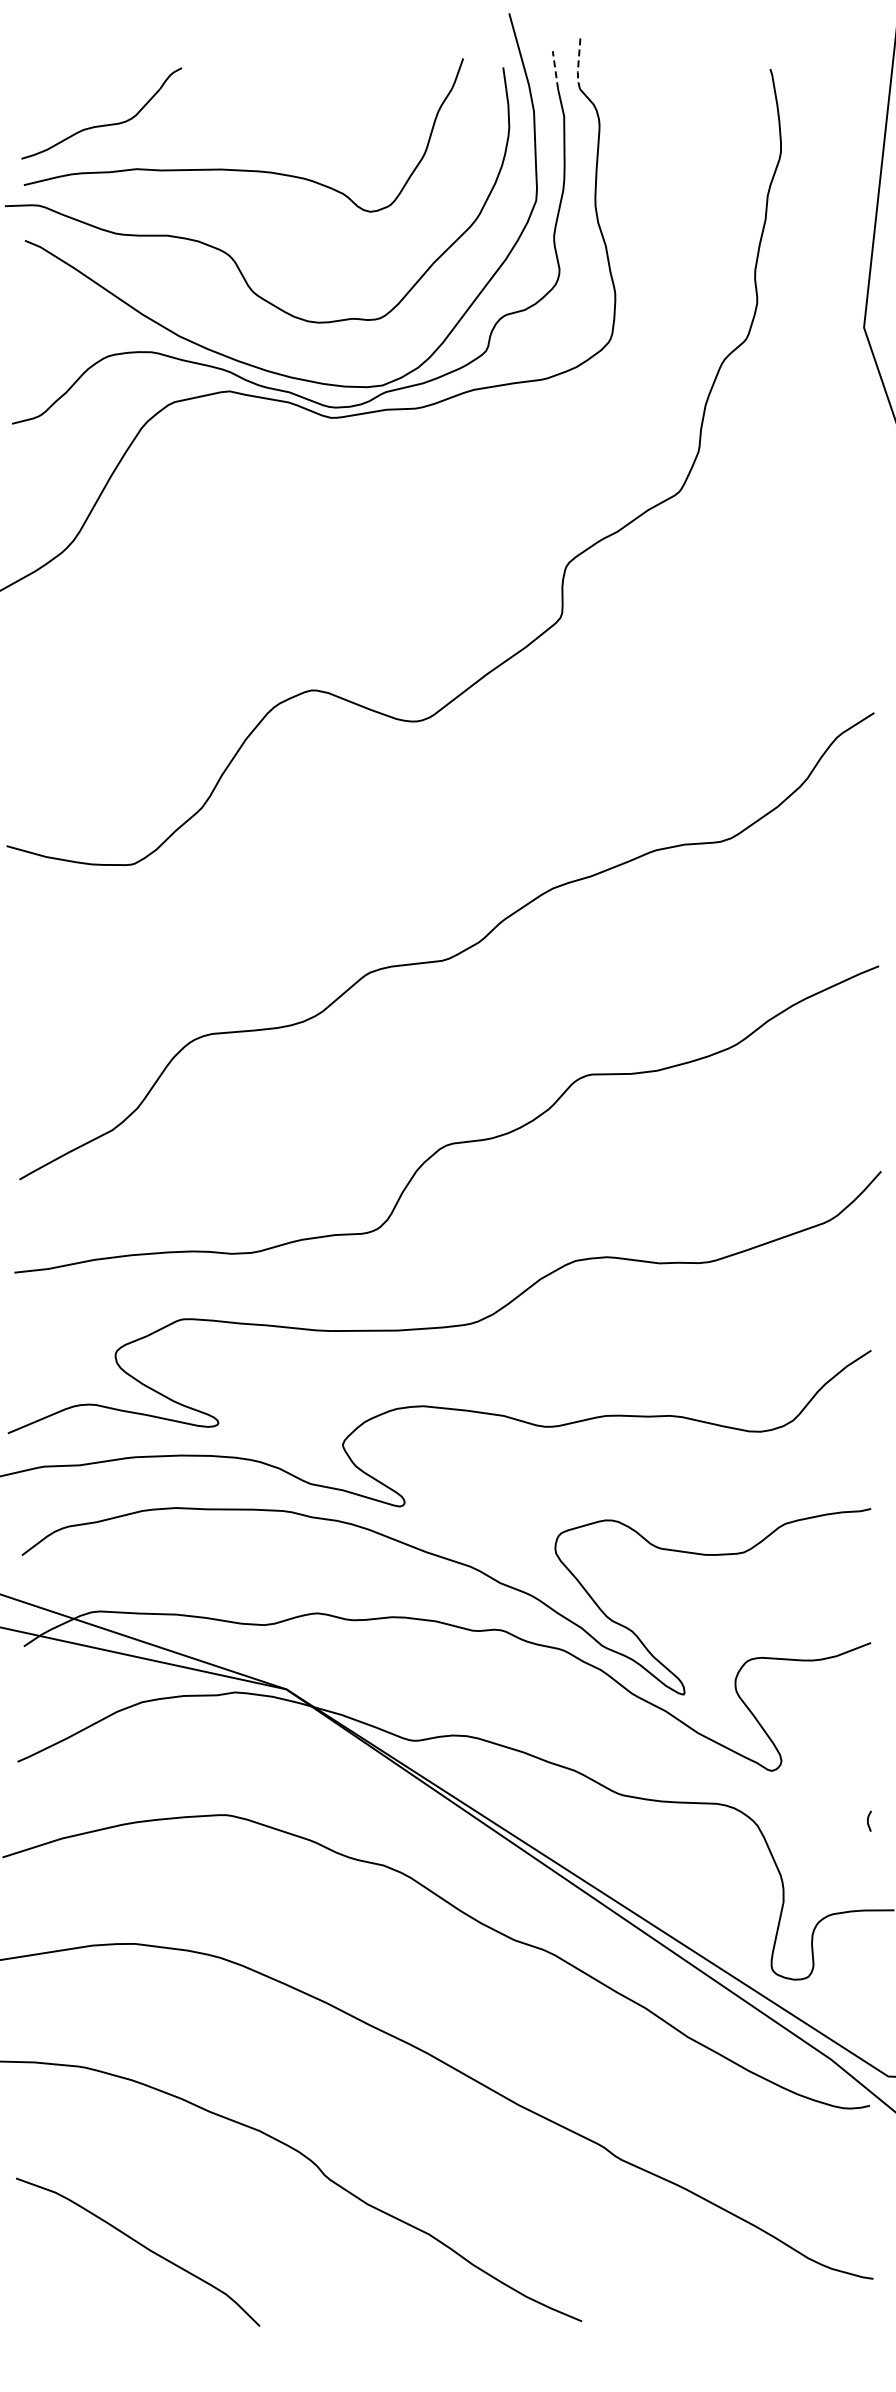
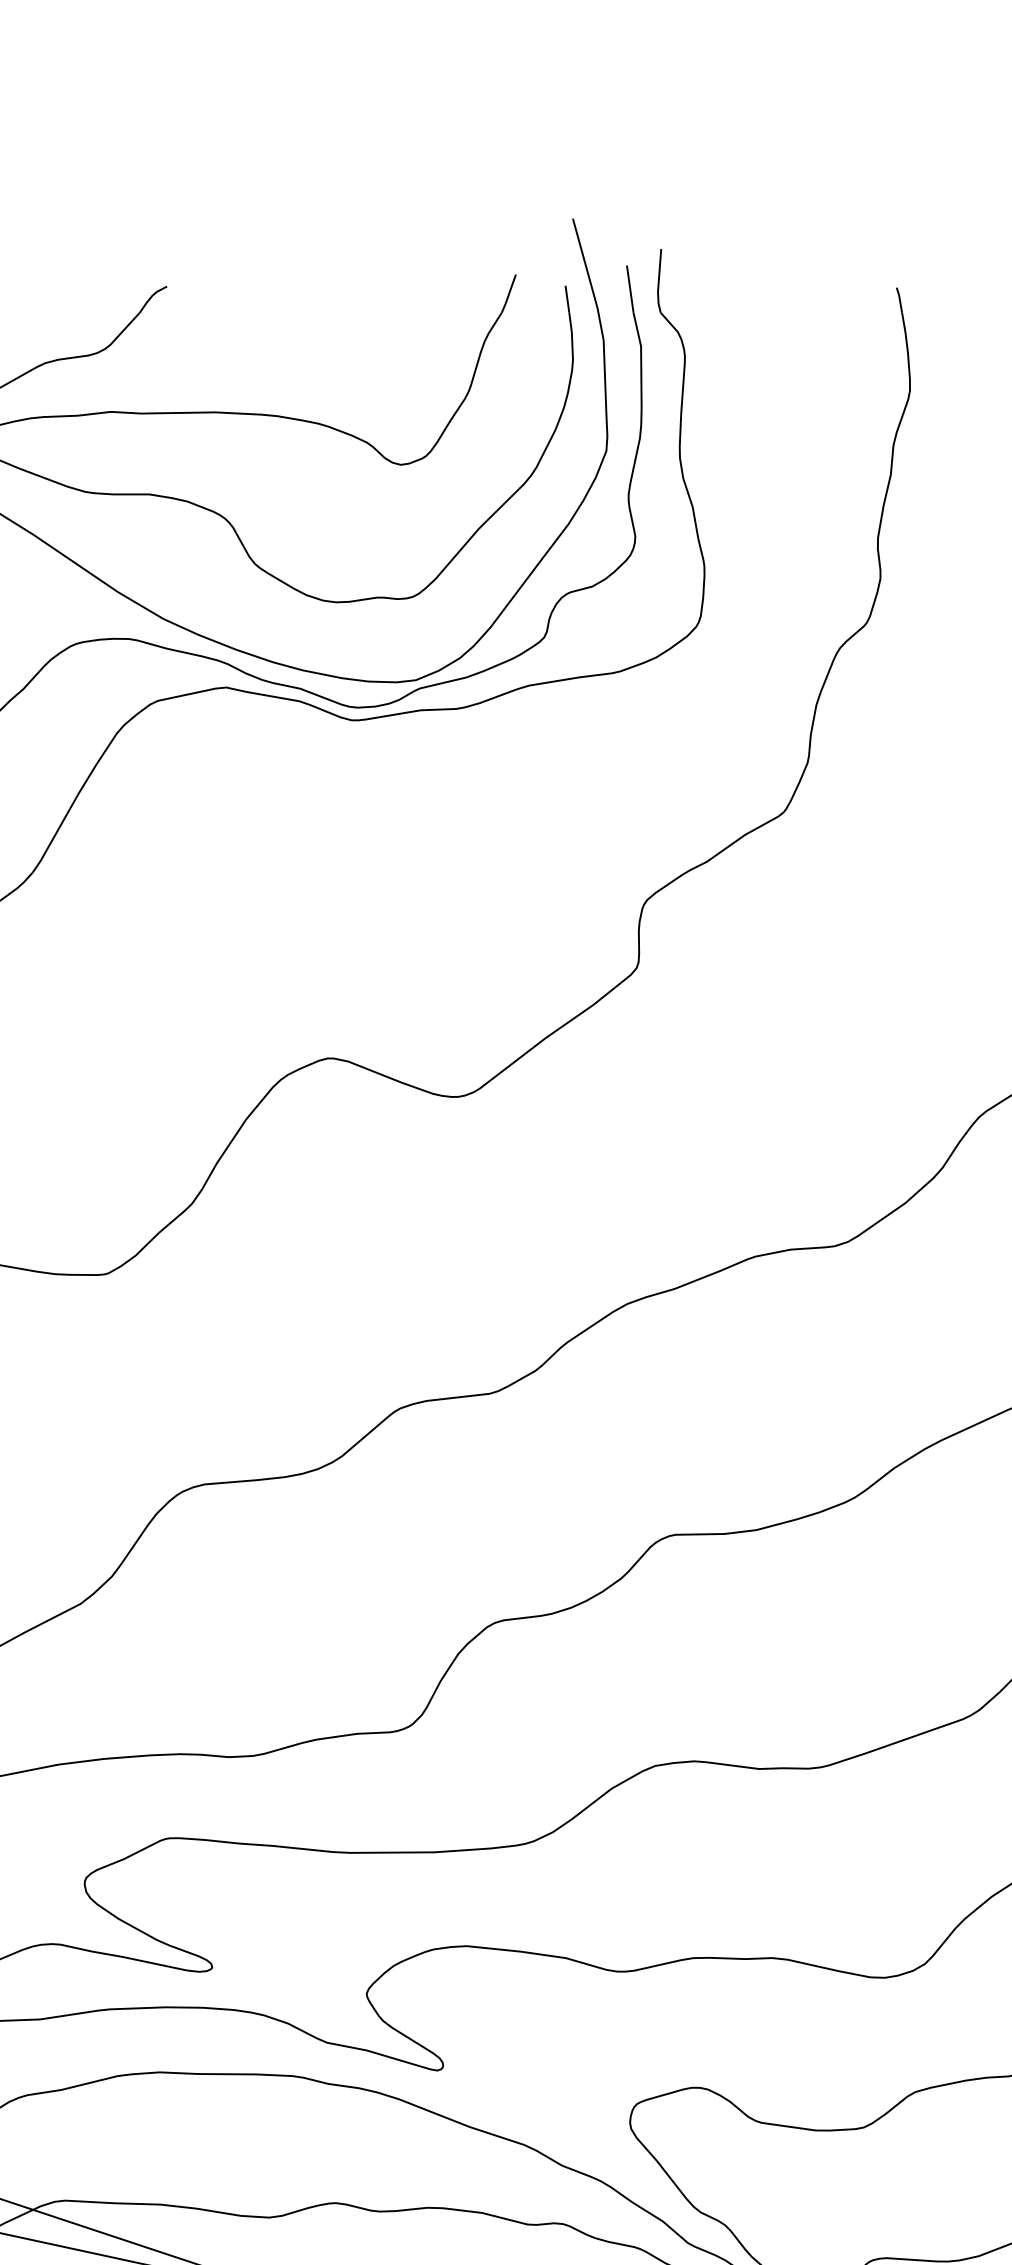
line: (578, 64) -> (658, 282), dashed -> solid
line: (555, 69) -> (630, 288), dashed -> solid

